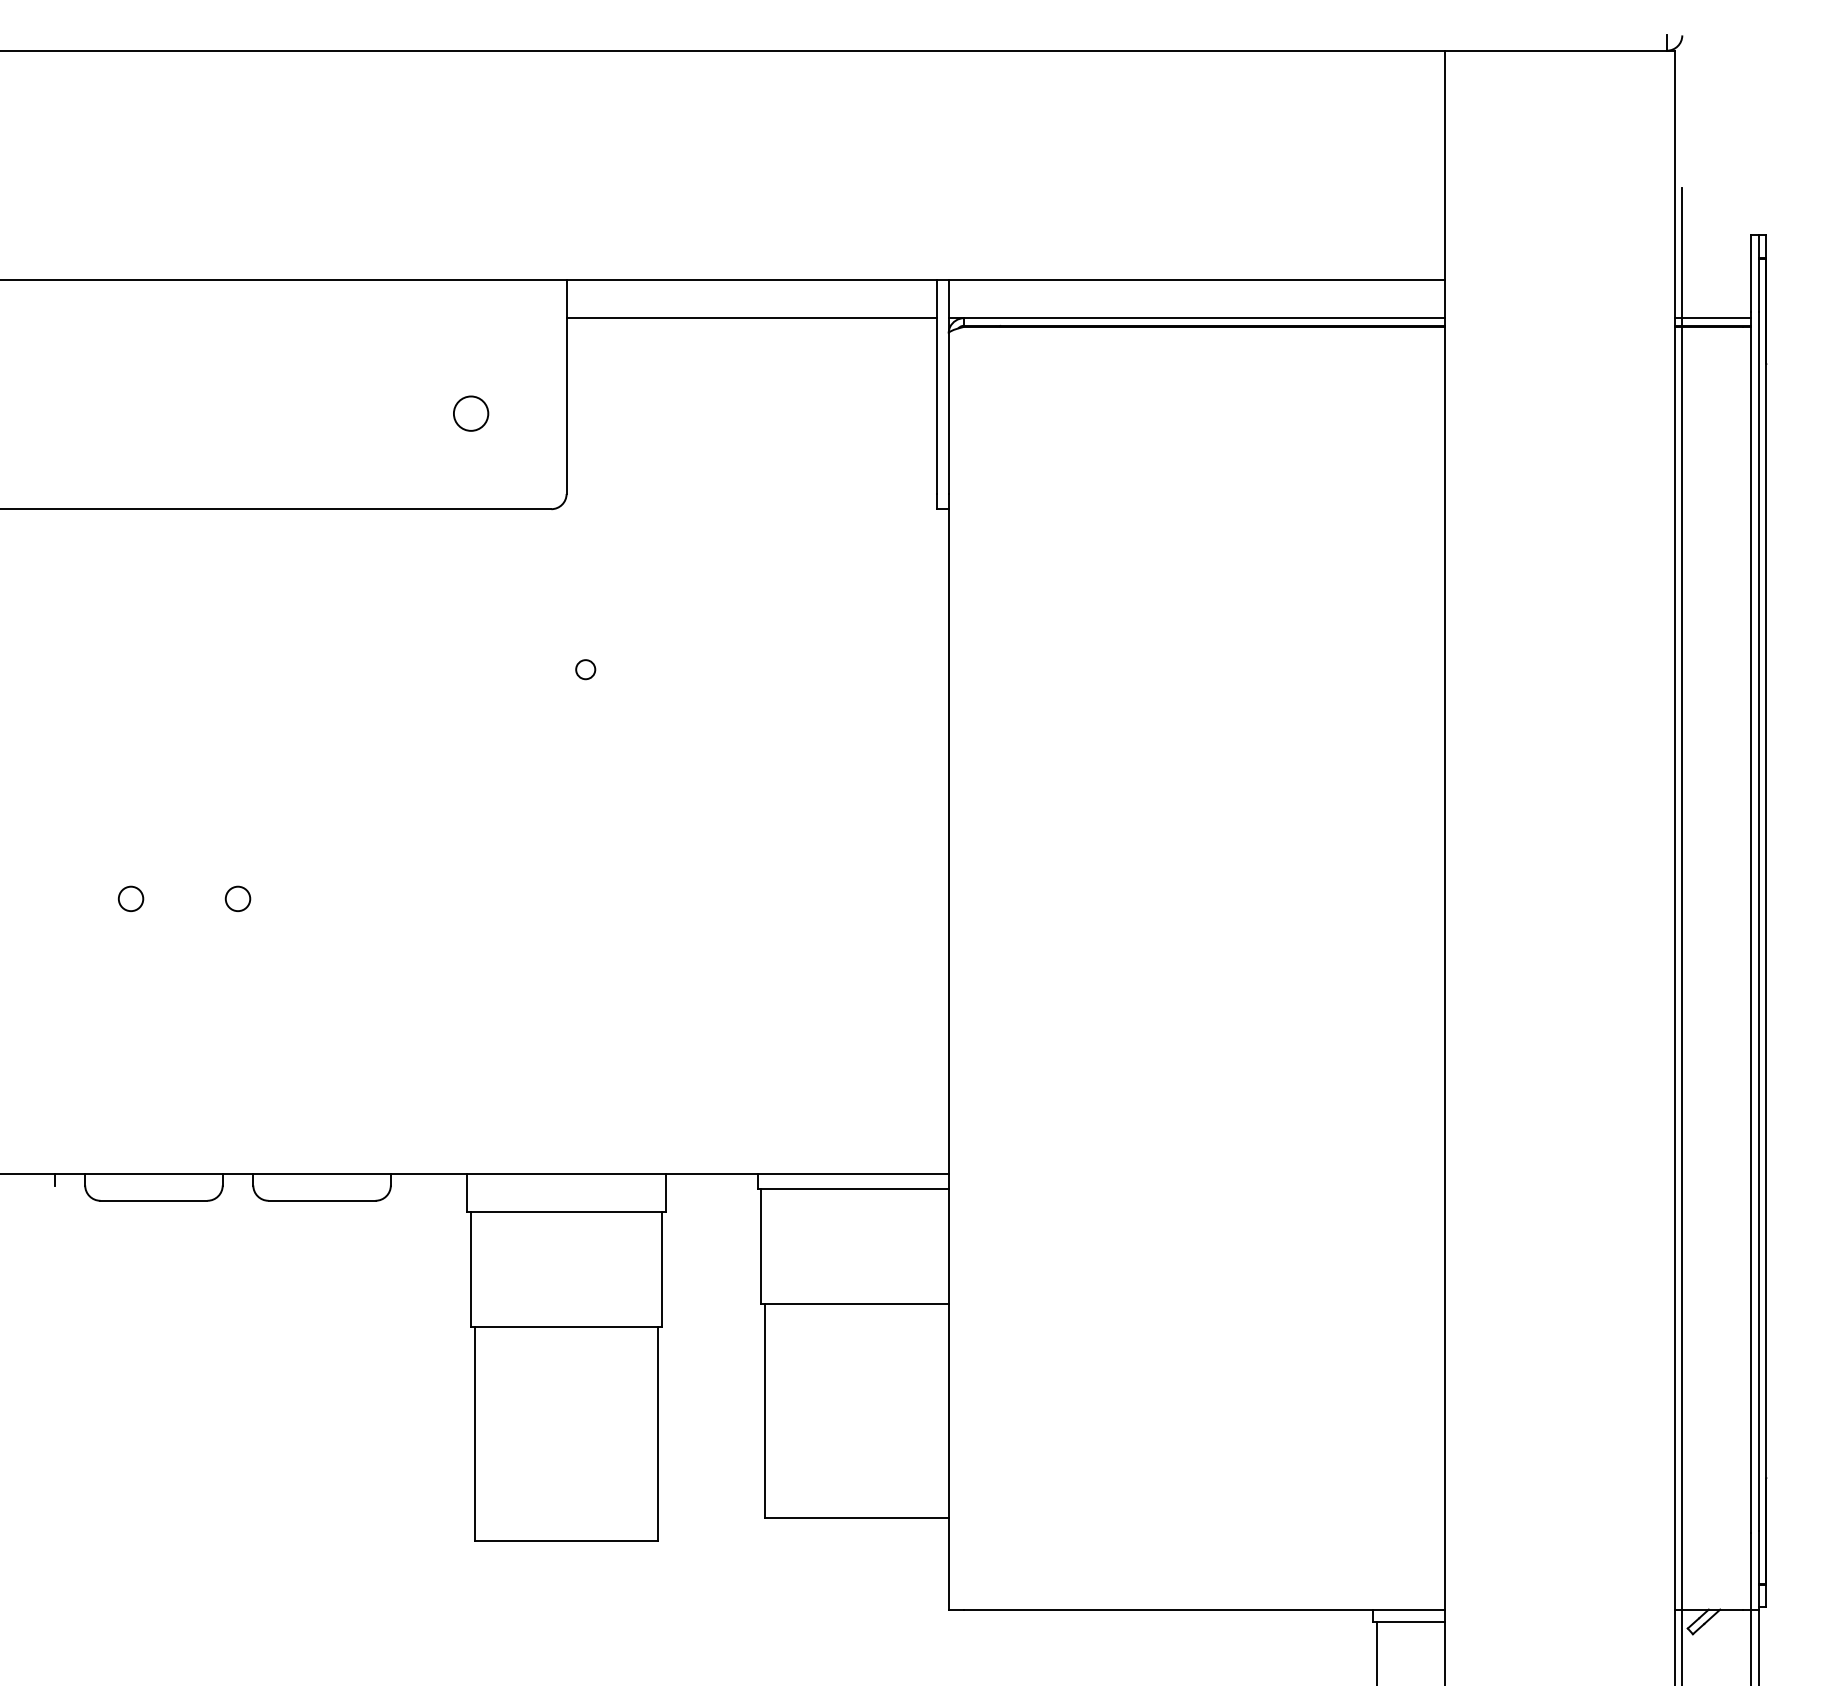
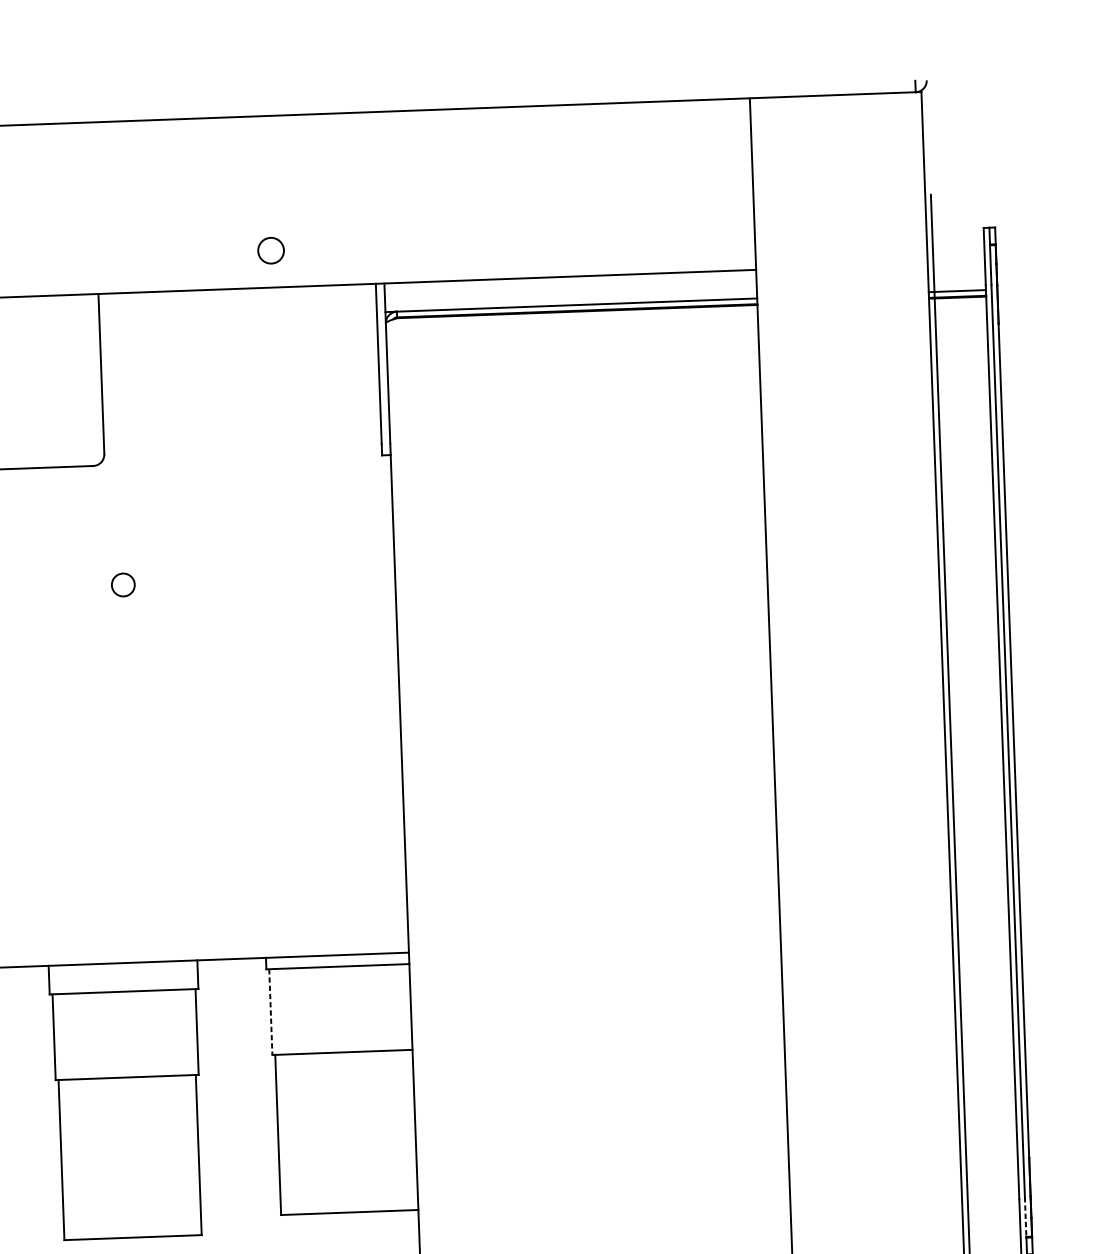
line: (751, 318) -> (237, 317), removed
circle: (471, 413) -> (271, 250), moved
circle: (585, 669) -> (123, 585), size x1.6
line: (761, 1247) -> (270, 1012), solid -> dashed
line: (1758, 1557) -> (1025, 1217), solid -> dashed

